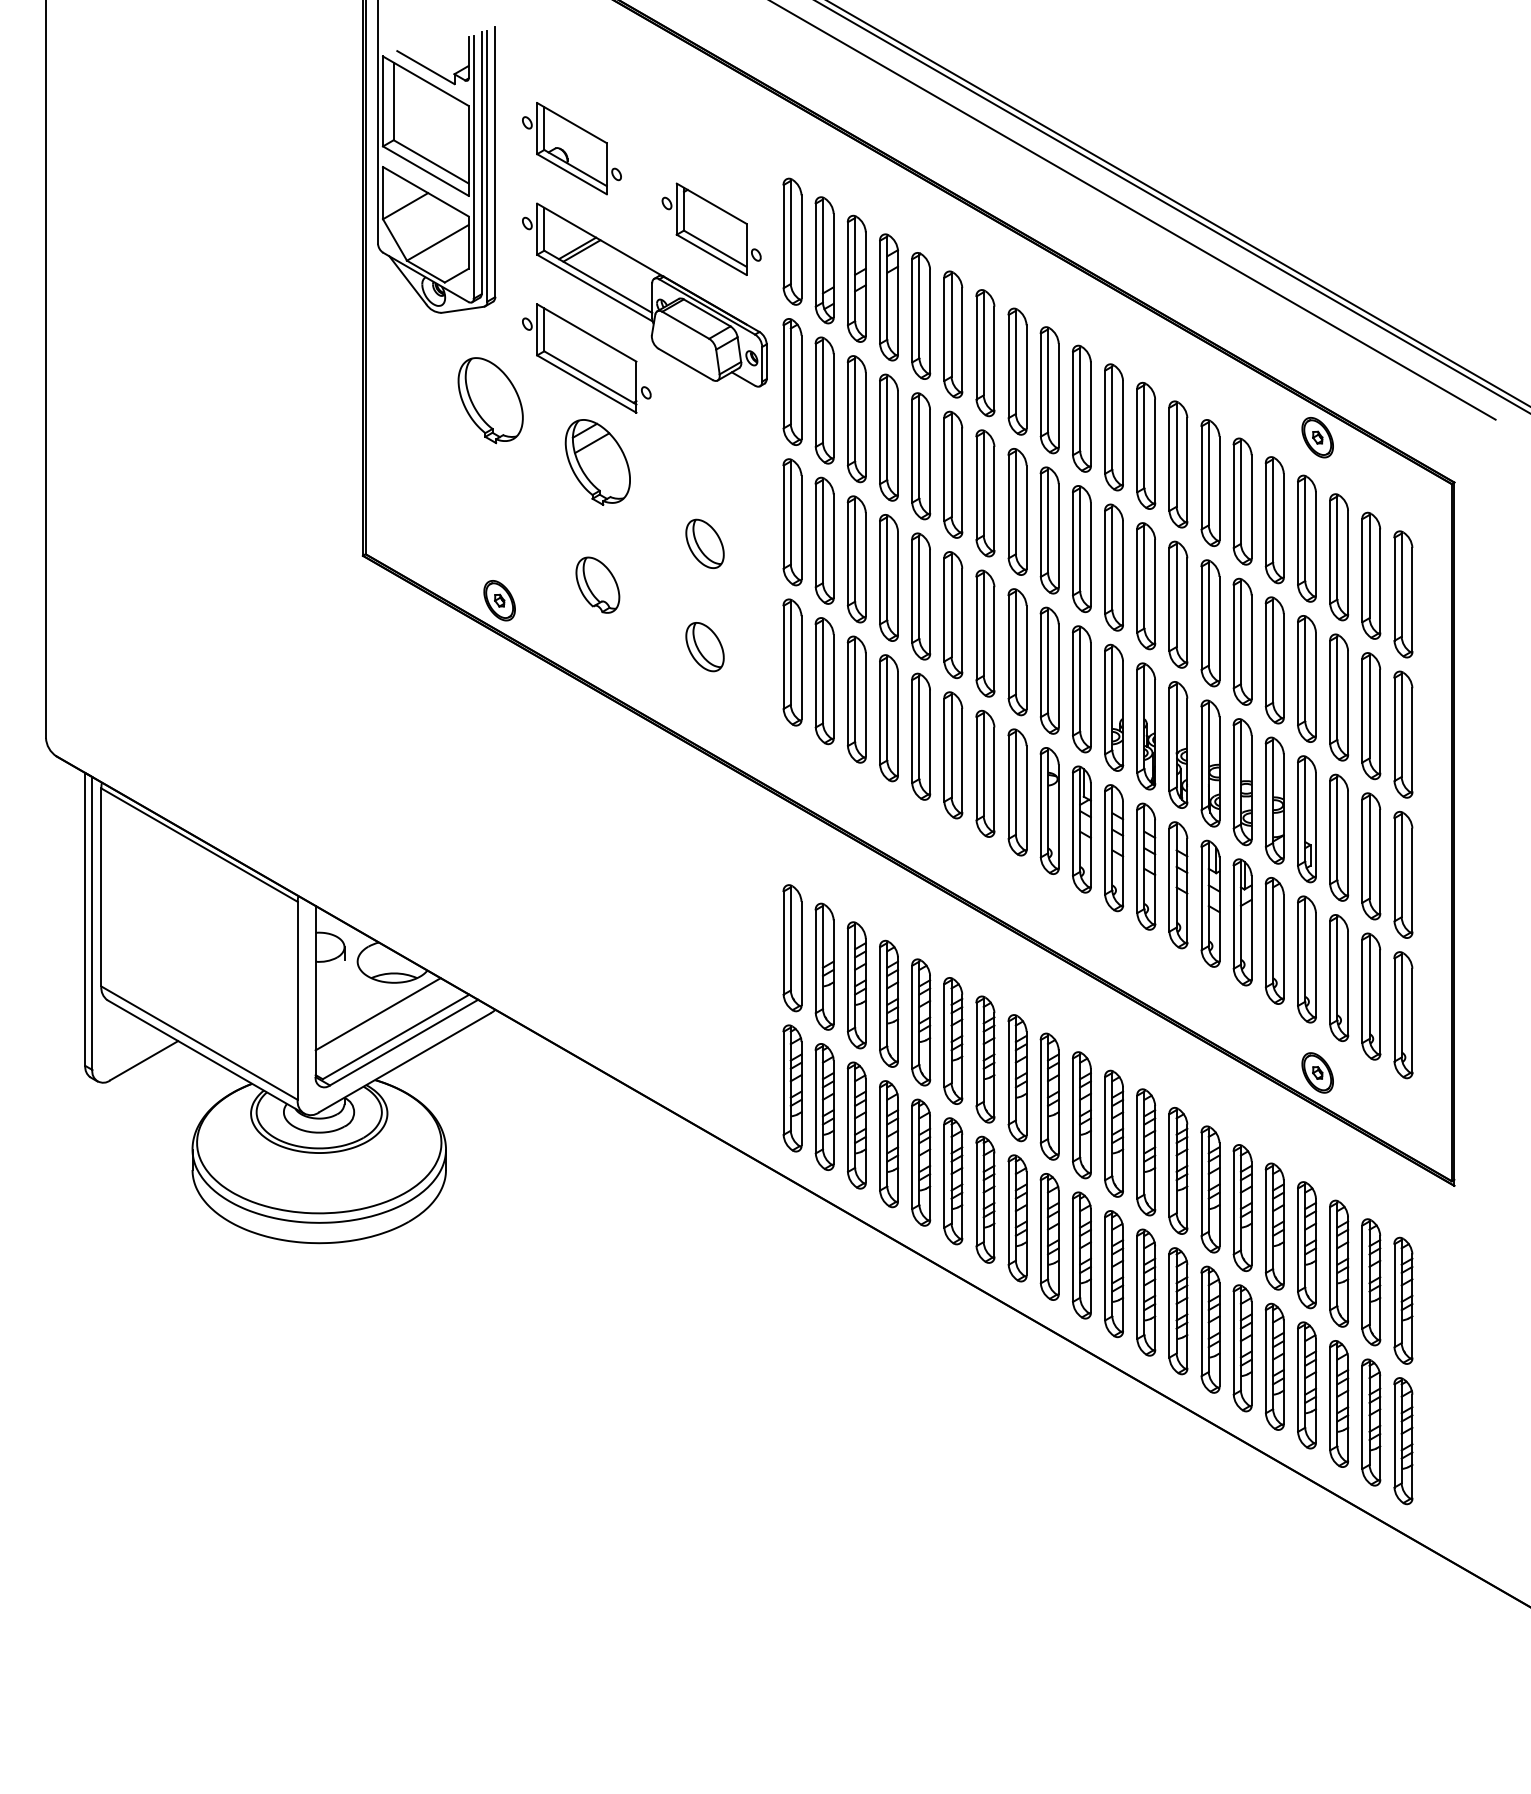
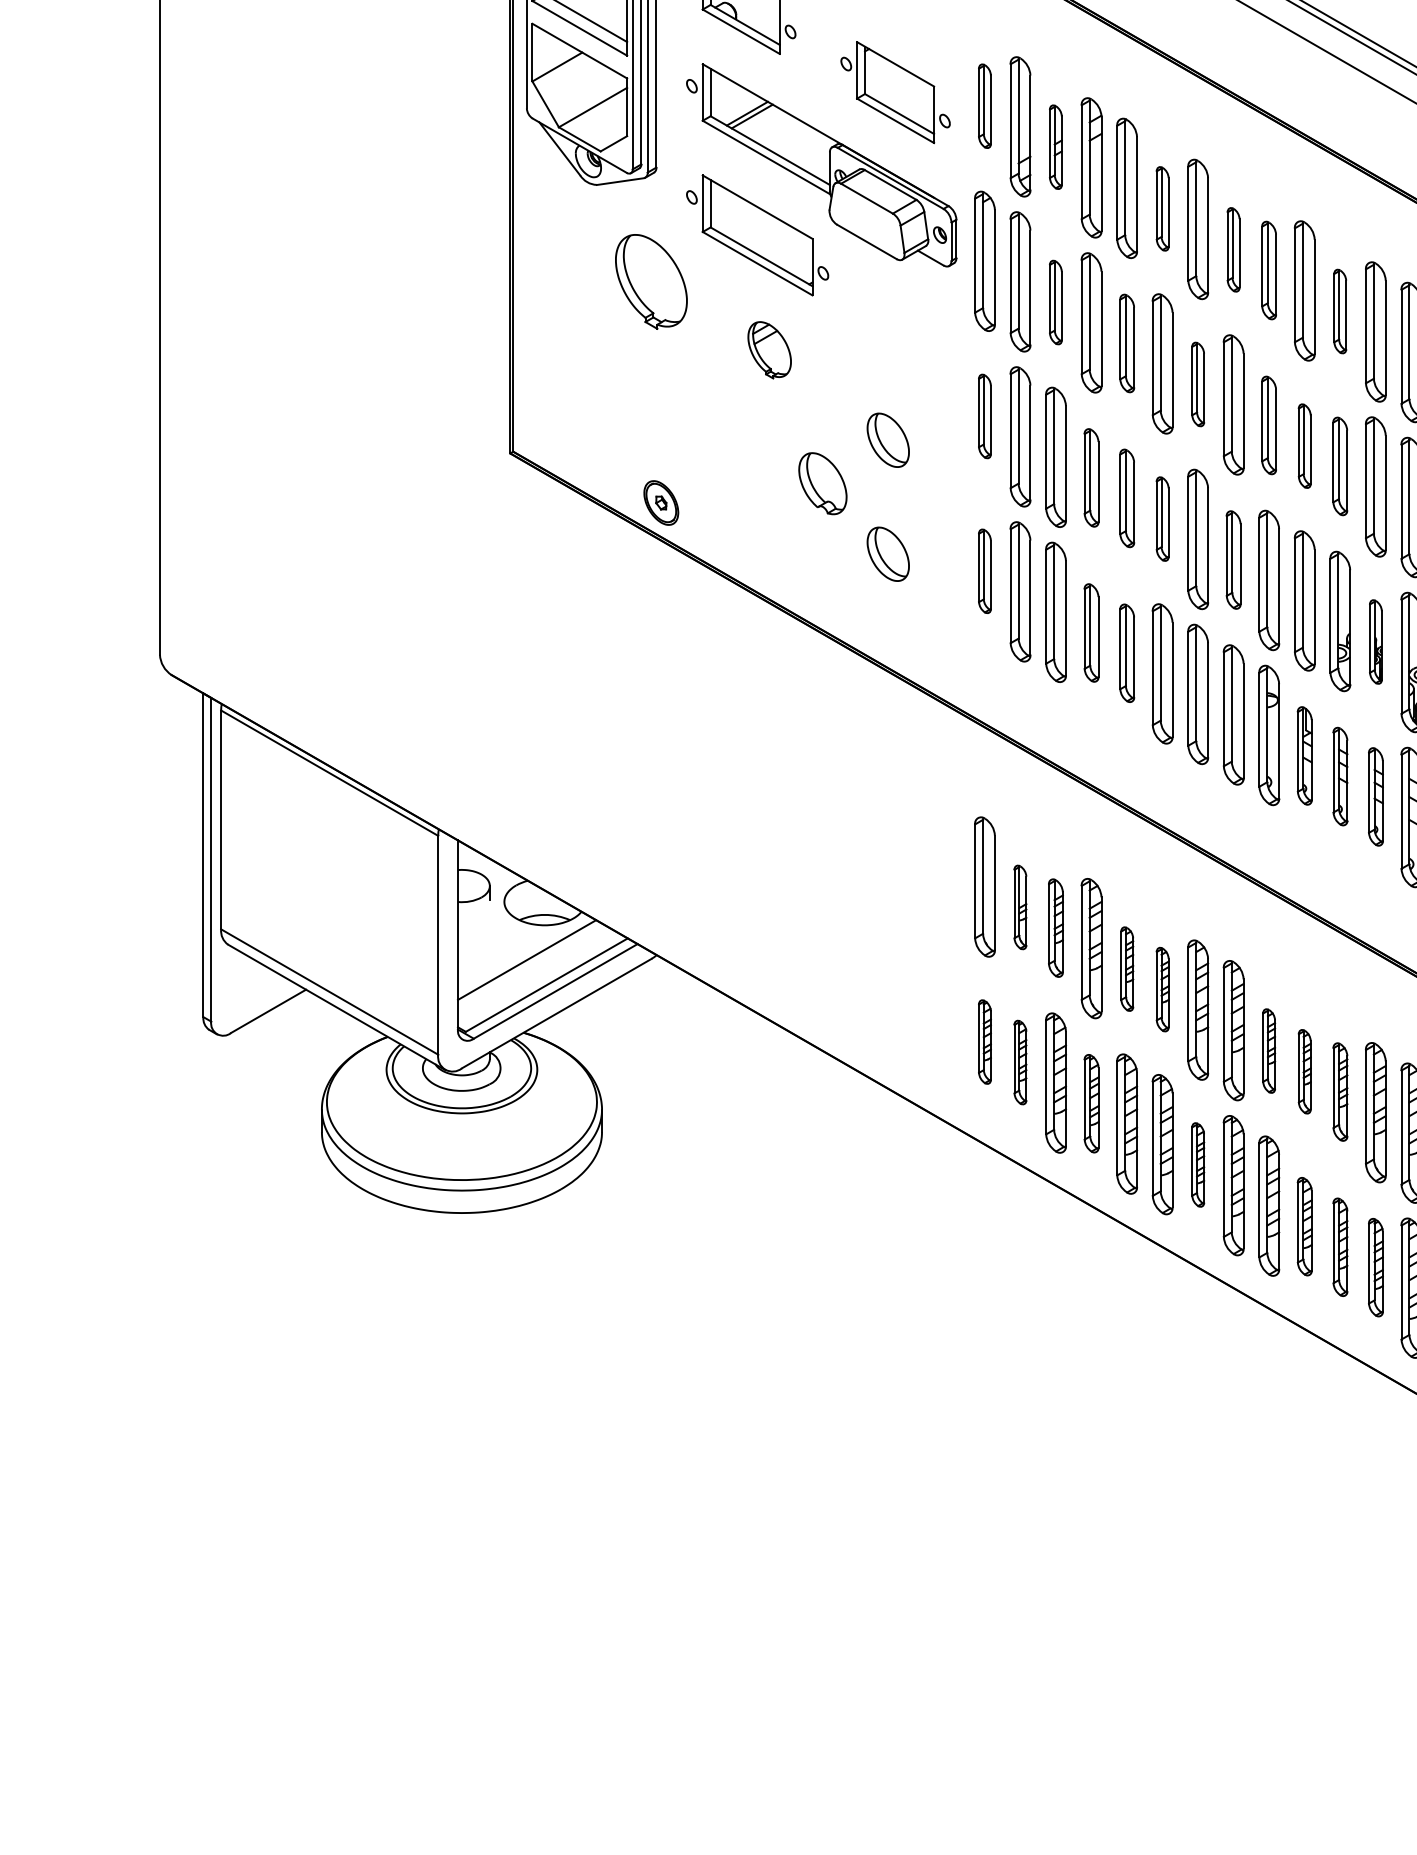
part: (792, 241) -> (984, 106), size x0.6
part: (856, 278) -> (1055, 146), size x0.6
part: (953, 334) -> (1162, 208), size x0.6
part: (1017, 371) -> (1233, 249), size x0.6
part: (1049, 390) -> (1268, 270), size x0.7
part: (856, 419) -> (1055, 302), size x0.6
part: (1113, 427) -> (1339, 311), size x0.6
part: (921, 456) -> (1127, 343), size x0.7
part: (597, 462) -> (769, 350), size x0.6
part: (985, 493) -> (1198, 384), size x0.6
part: (792, 522) -> (984, 416), size x0.6
part: (1049, 530) -> (1268, 425), size x0.7
part: (1081, 549) -> (1304, 446), size x0.6
part: (1113, 567) -> (1339, 466), size x0.7
part: (888, 577) -> (1091, 477), size x0.7
part: (597, 584) -> (822, 482), moved
part: (921, 596) -> (1127, 498), size x0.7
part: (953, 615) -> (1162, 519), size x0.6
part: (1017, 652) -> (1233, 560), size x0.7
part: (792, 662) -> (984, 571), size x0.6
part: (888, 718) -> (1091, 633), size x0.7
part: (1146, 726) -> (1376, 642), size x0.6
part: (921, 736) -> (1127, 653), size x0.7
part: (1081, 829) -> (1304, 755), size x0.7
part: (1114, 848) -> (1340, 776), size x0.7
part: (1146, 866) -> (1376, 796), size x0.7
part: (824, 966) -> (1020, 907), size x0.6
part: (856, 985) -> (1055, 928), size x0.7
part: (921, 1022) -> (1127, 969), size x0.6
part: (953, 1040) -> (1162, 989), size x0.6
part: (792, 1088) -> (984, 1042), size x0.6
part: (1049, 1096) -> (1268, 1050), size x0.6
part: (824, 1106) -> (1020, 1061), size x0.6
part: (1081, 1115) -> (1304, 1071), size x0.6
part: (1114, 1133) -> (1340, 1091), size x0.7
part: (888, 1144) -> (1091, 1103), size x0.7
part: (985, 1199) -> (1198, 1164), size x0.6
part: (1081, 1255) -> (1304, 1226), size x0.7
part: (1114, 1274) -> (1340, 1247), size x0.7
part: (1146, 1292) -> (1376, 1267), size x0.7

